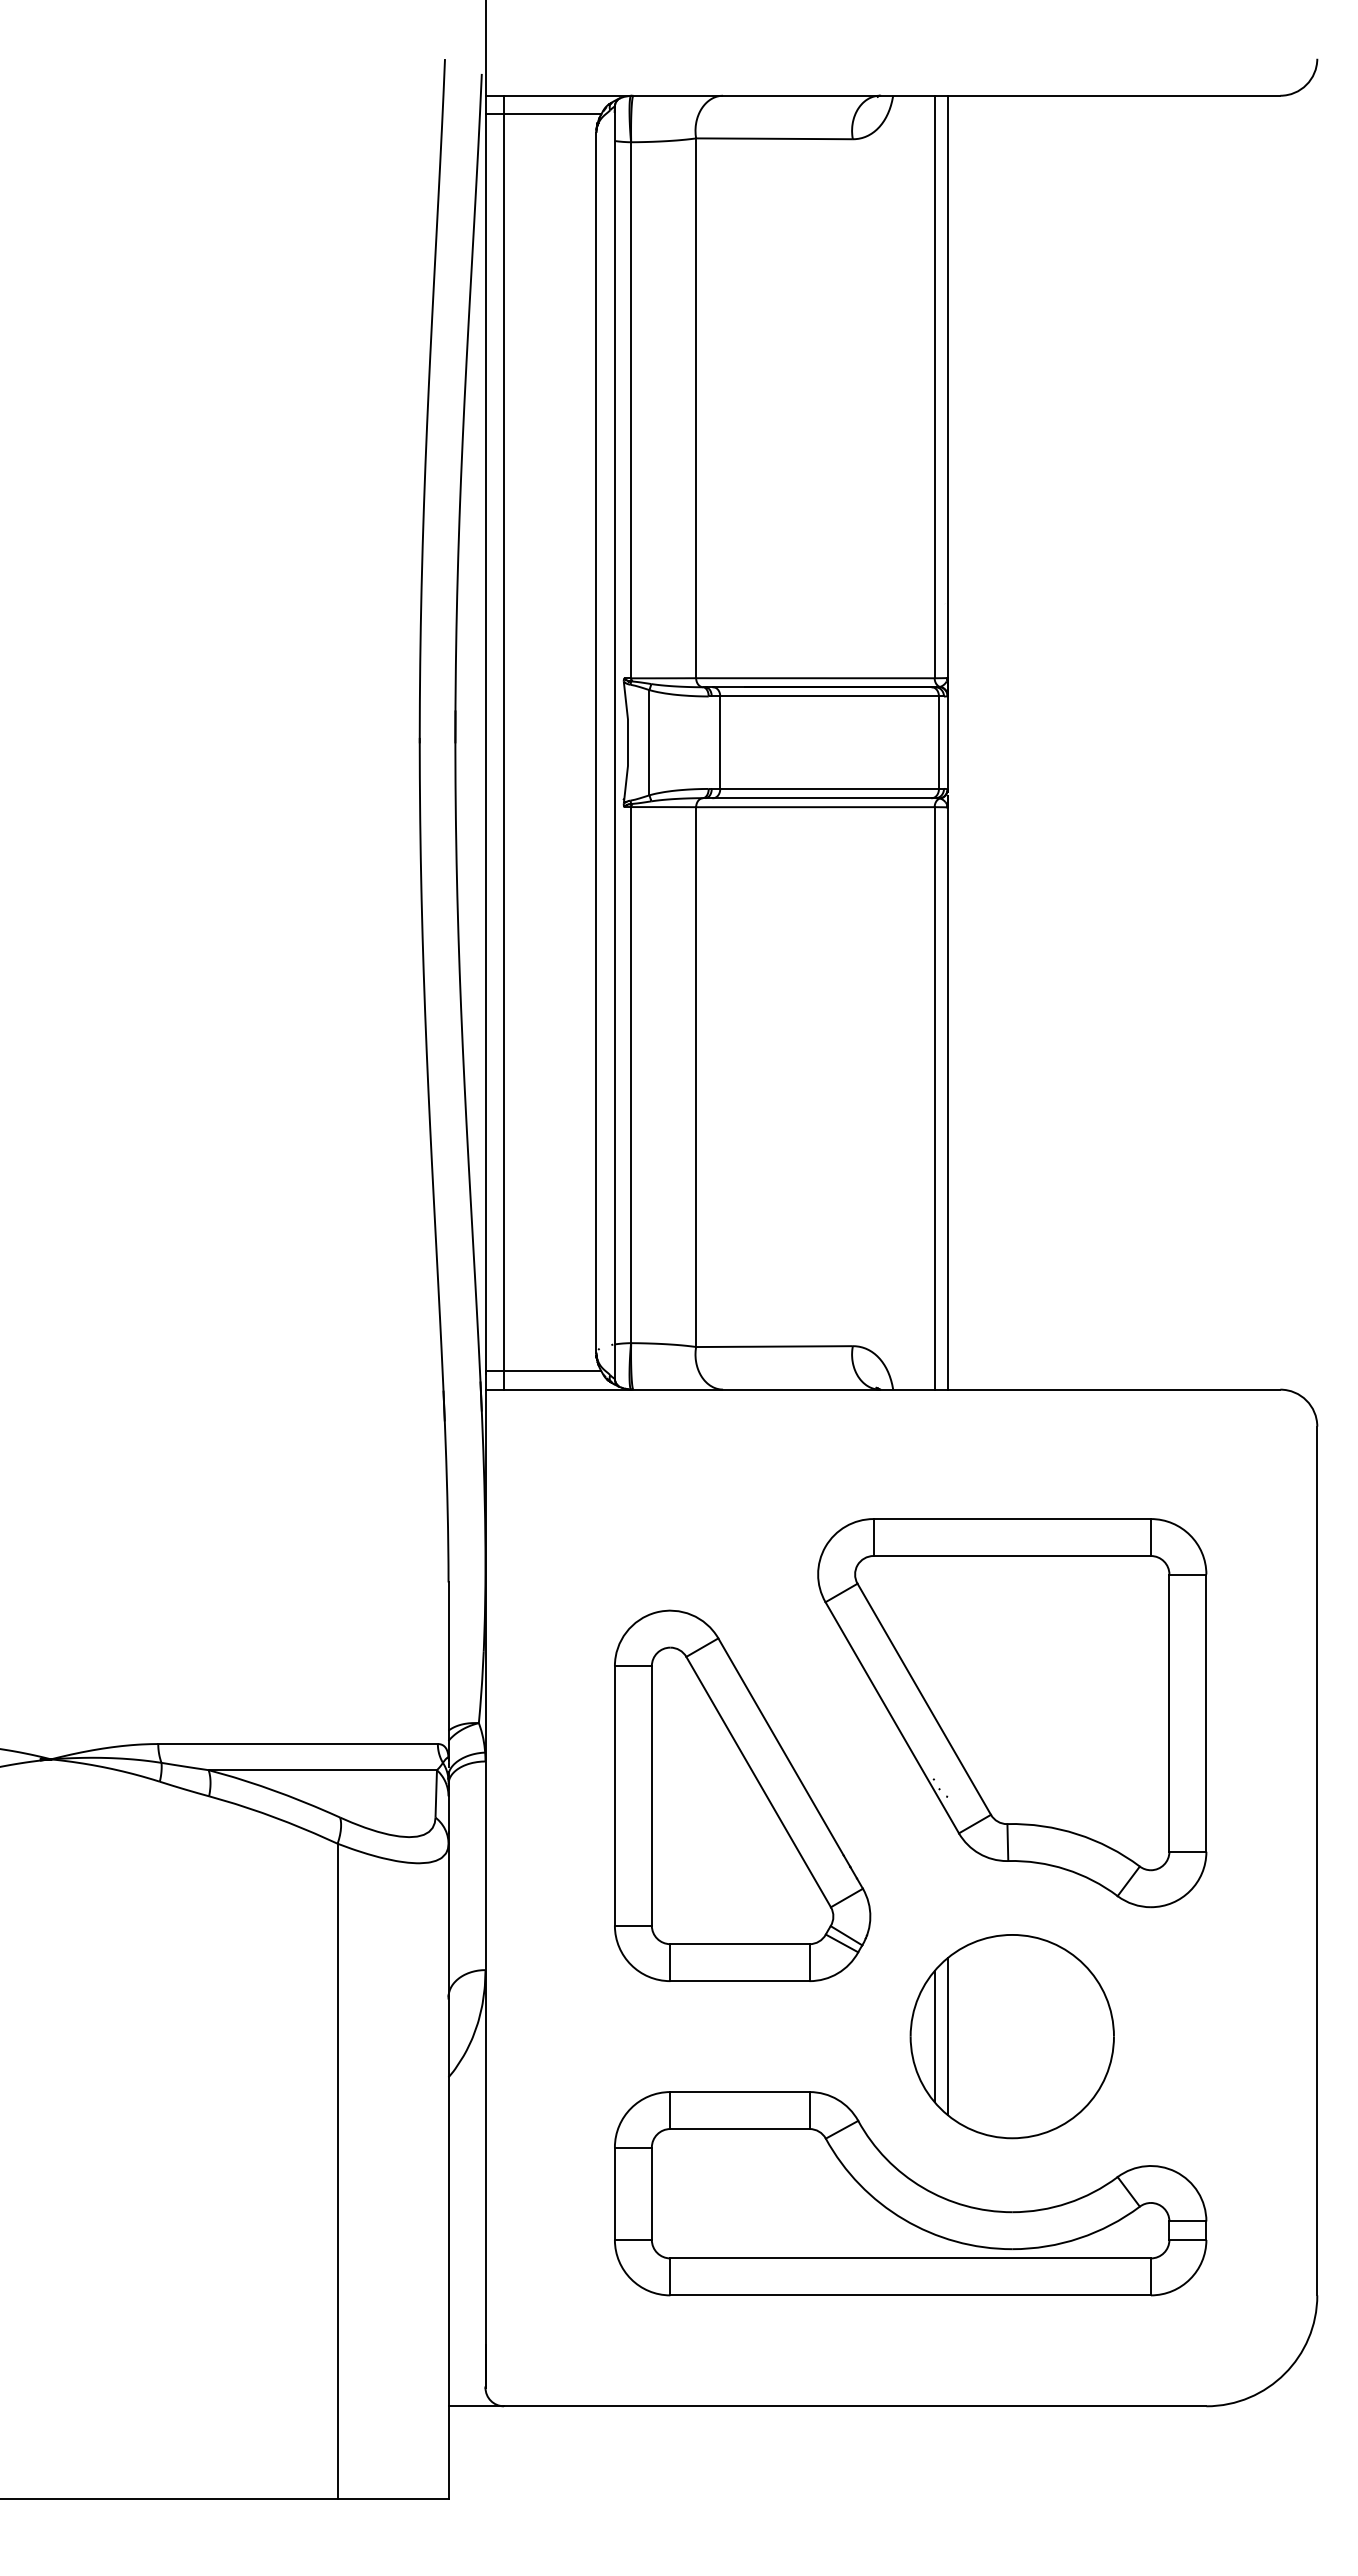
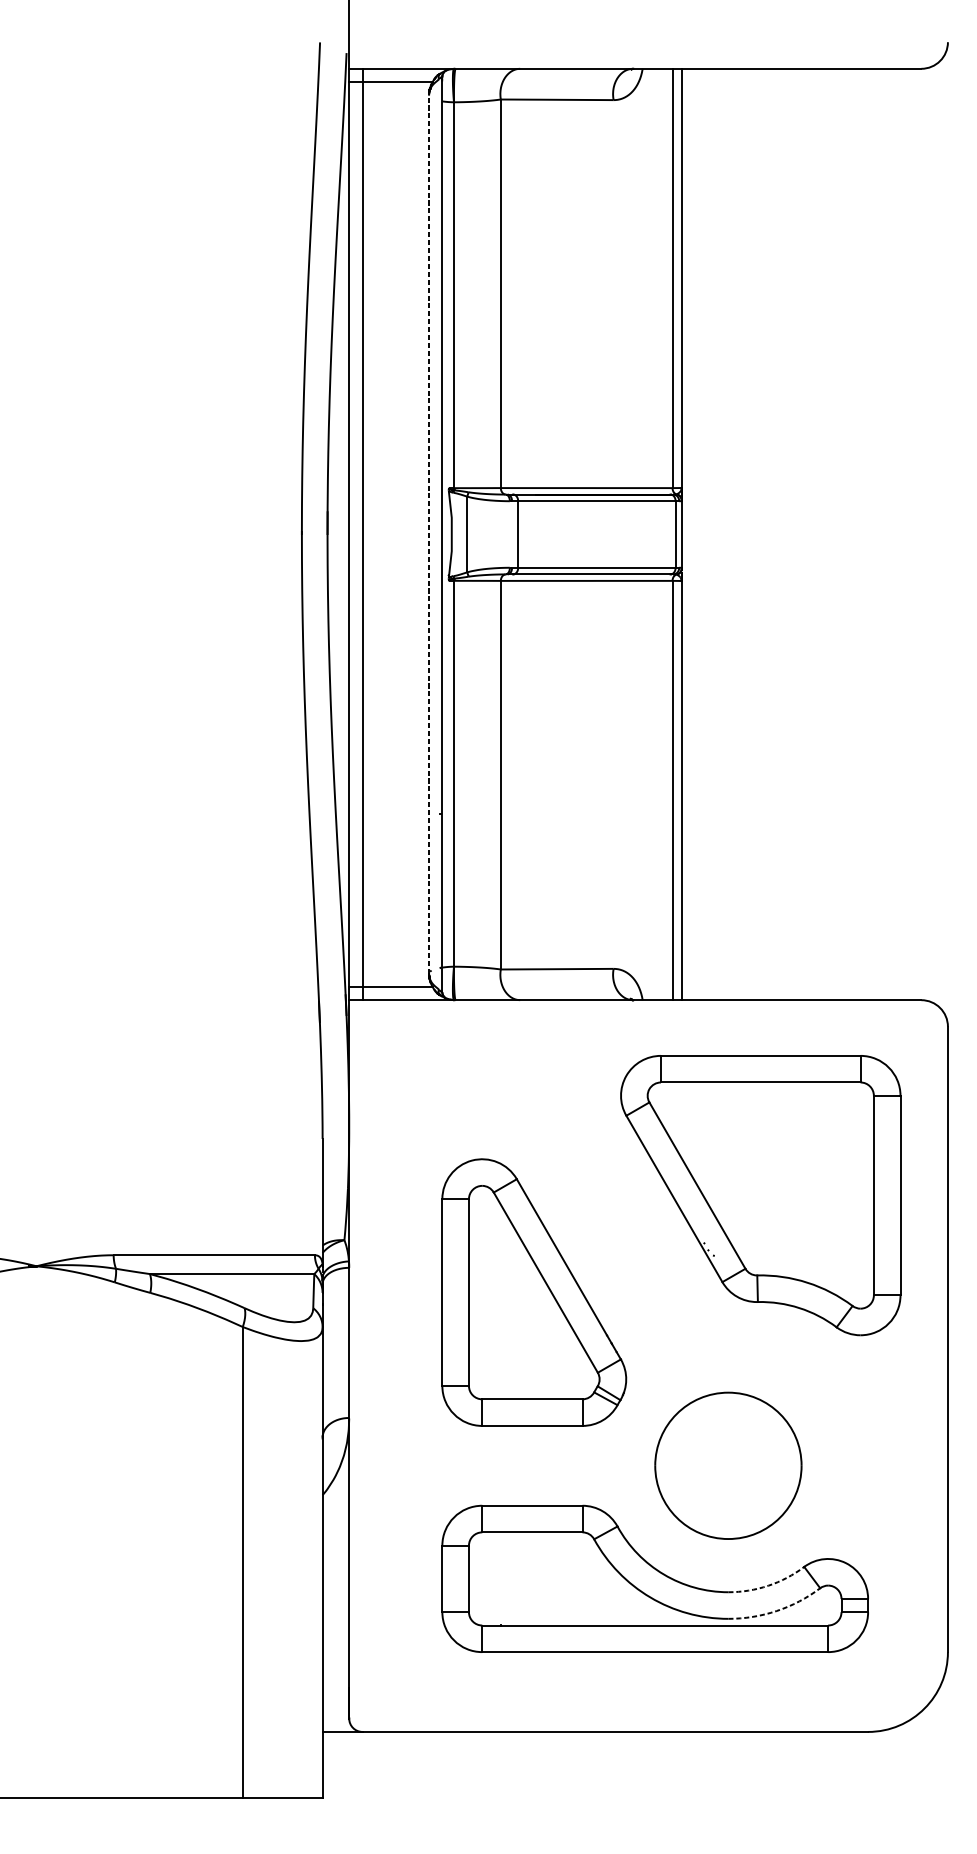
line: (596, 742) -> (429, 534), solid -> dashed
part: (1012, 1713) -> (760, 1195), moved
line: (934, 2036) -> (672, 1465), removed
line: (947, 2036) -> (681, 1465), removed
arc: (1067, 2203) -> (768, 1585), solid -> dashed
arc: (1079, 2238) -> (776, 1611), solid -> dashed

